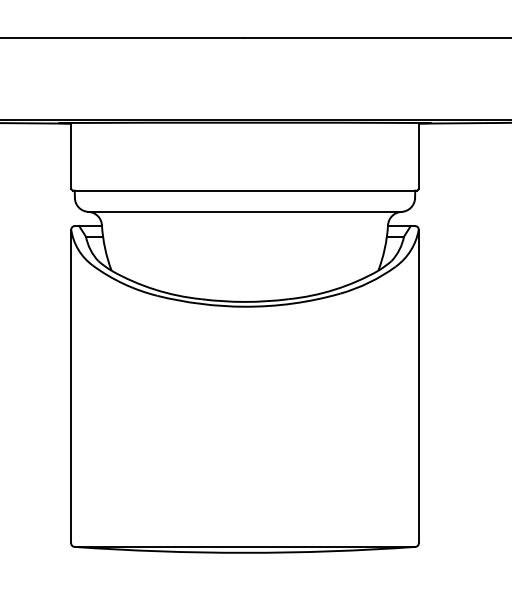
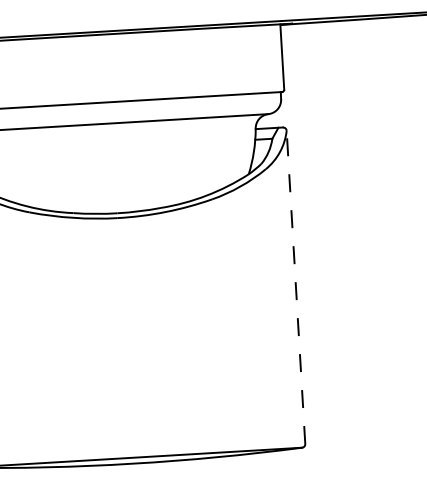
line: (418, 386) -> (295, 287), solid -> dashed

